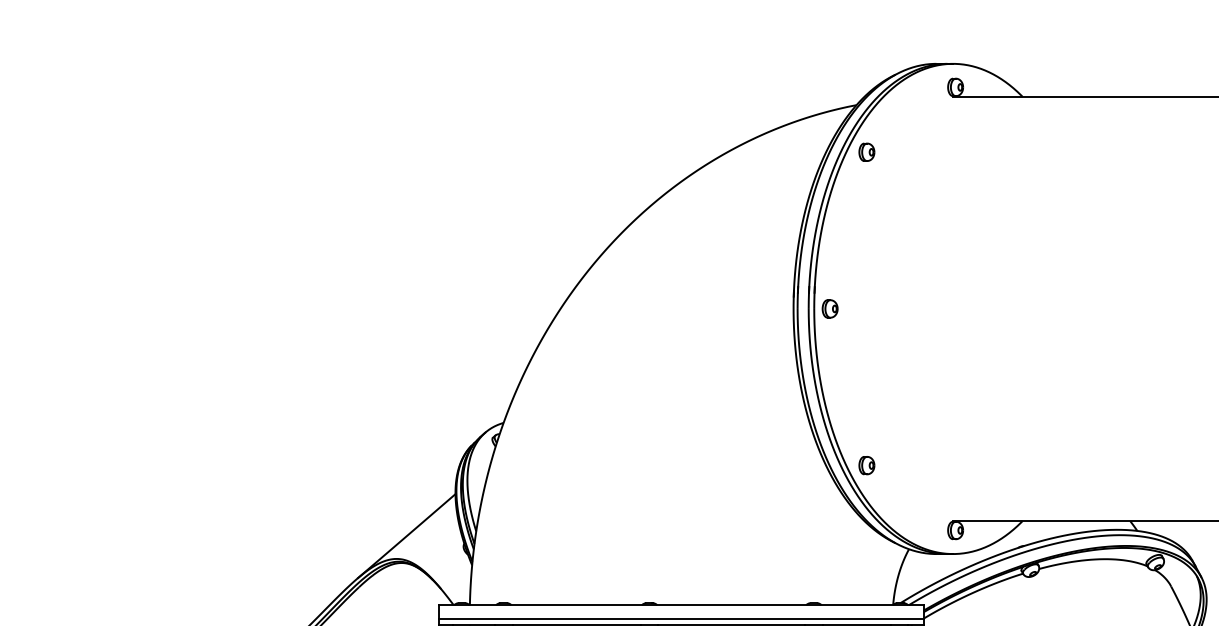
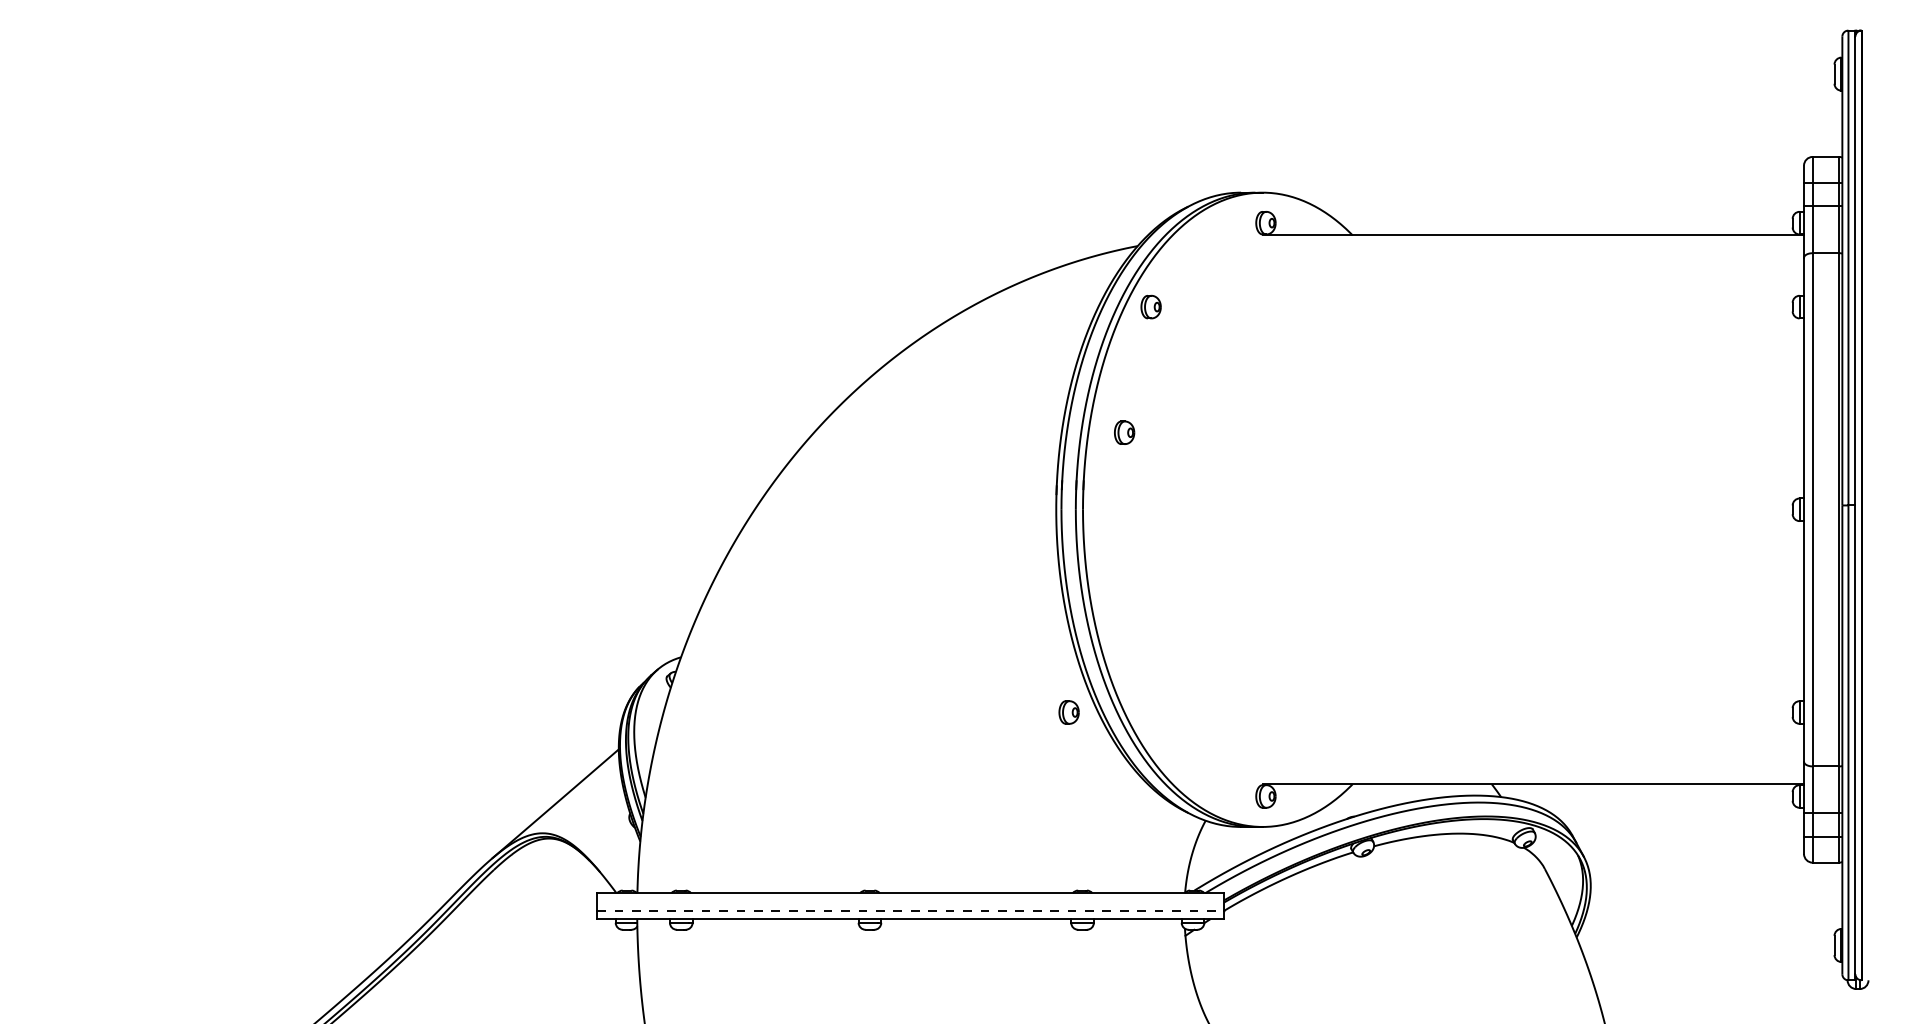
part: (830, 308) -> (1124, 432), moved
part: (866, 465) -> (1068, 712), moved
line: (680, 618) -> (910, 910), solid -> dashed

